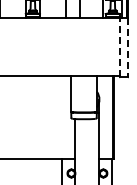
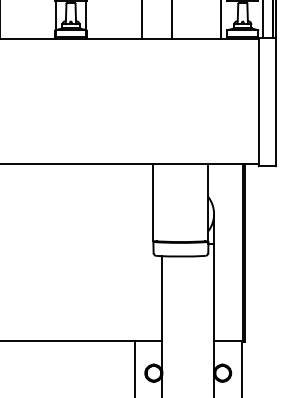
line: (120, 47) -> (259, 102), dashed -> solid
line: (128, 47) -> (276, 102), dashed -> solid

